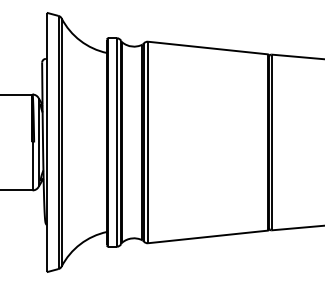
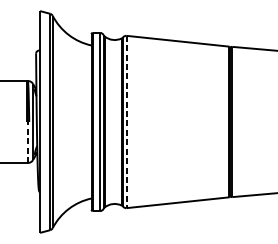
line: (148, 142) -> (127, 122), solid -> dashed
line: (32, 166) -> (27, 142), solid -> dashed

